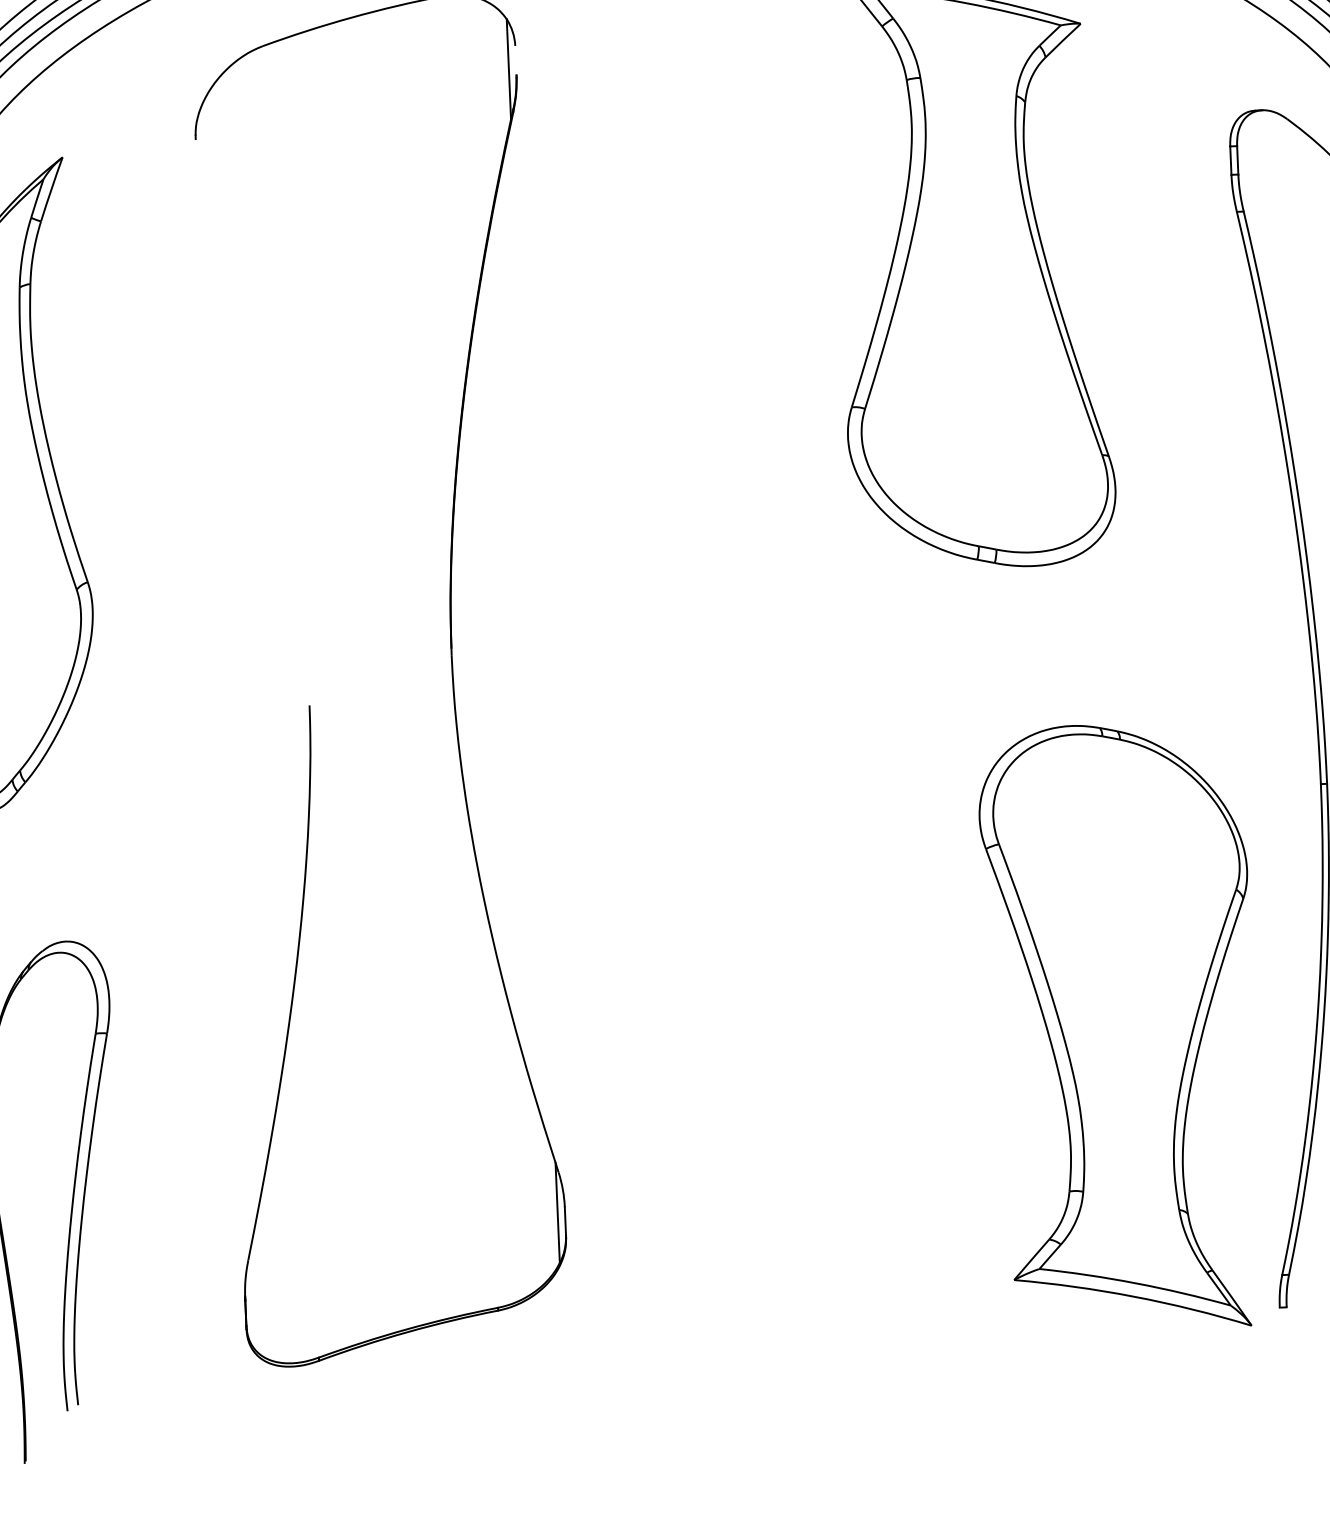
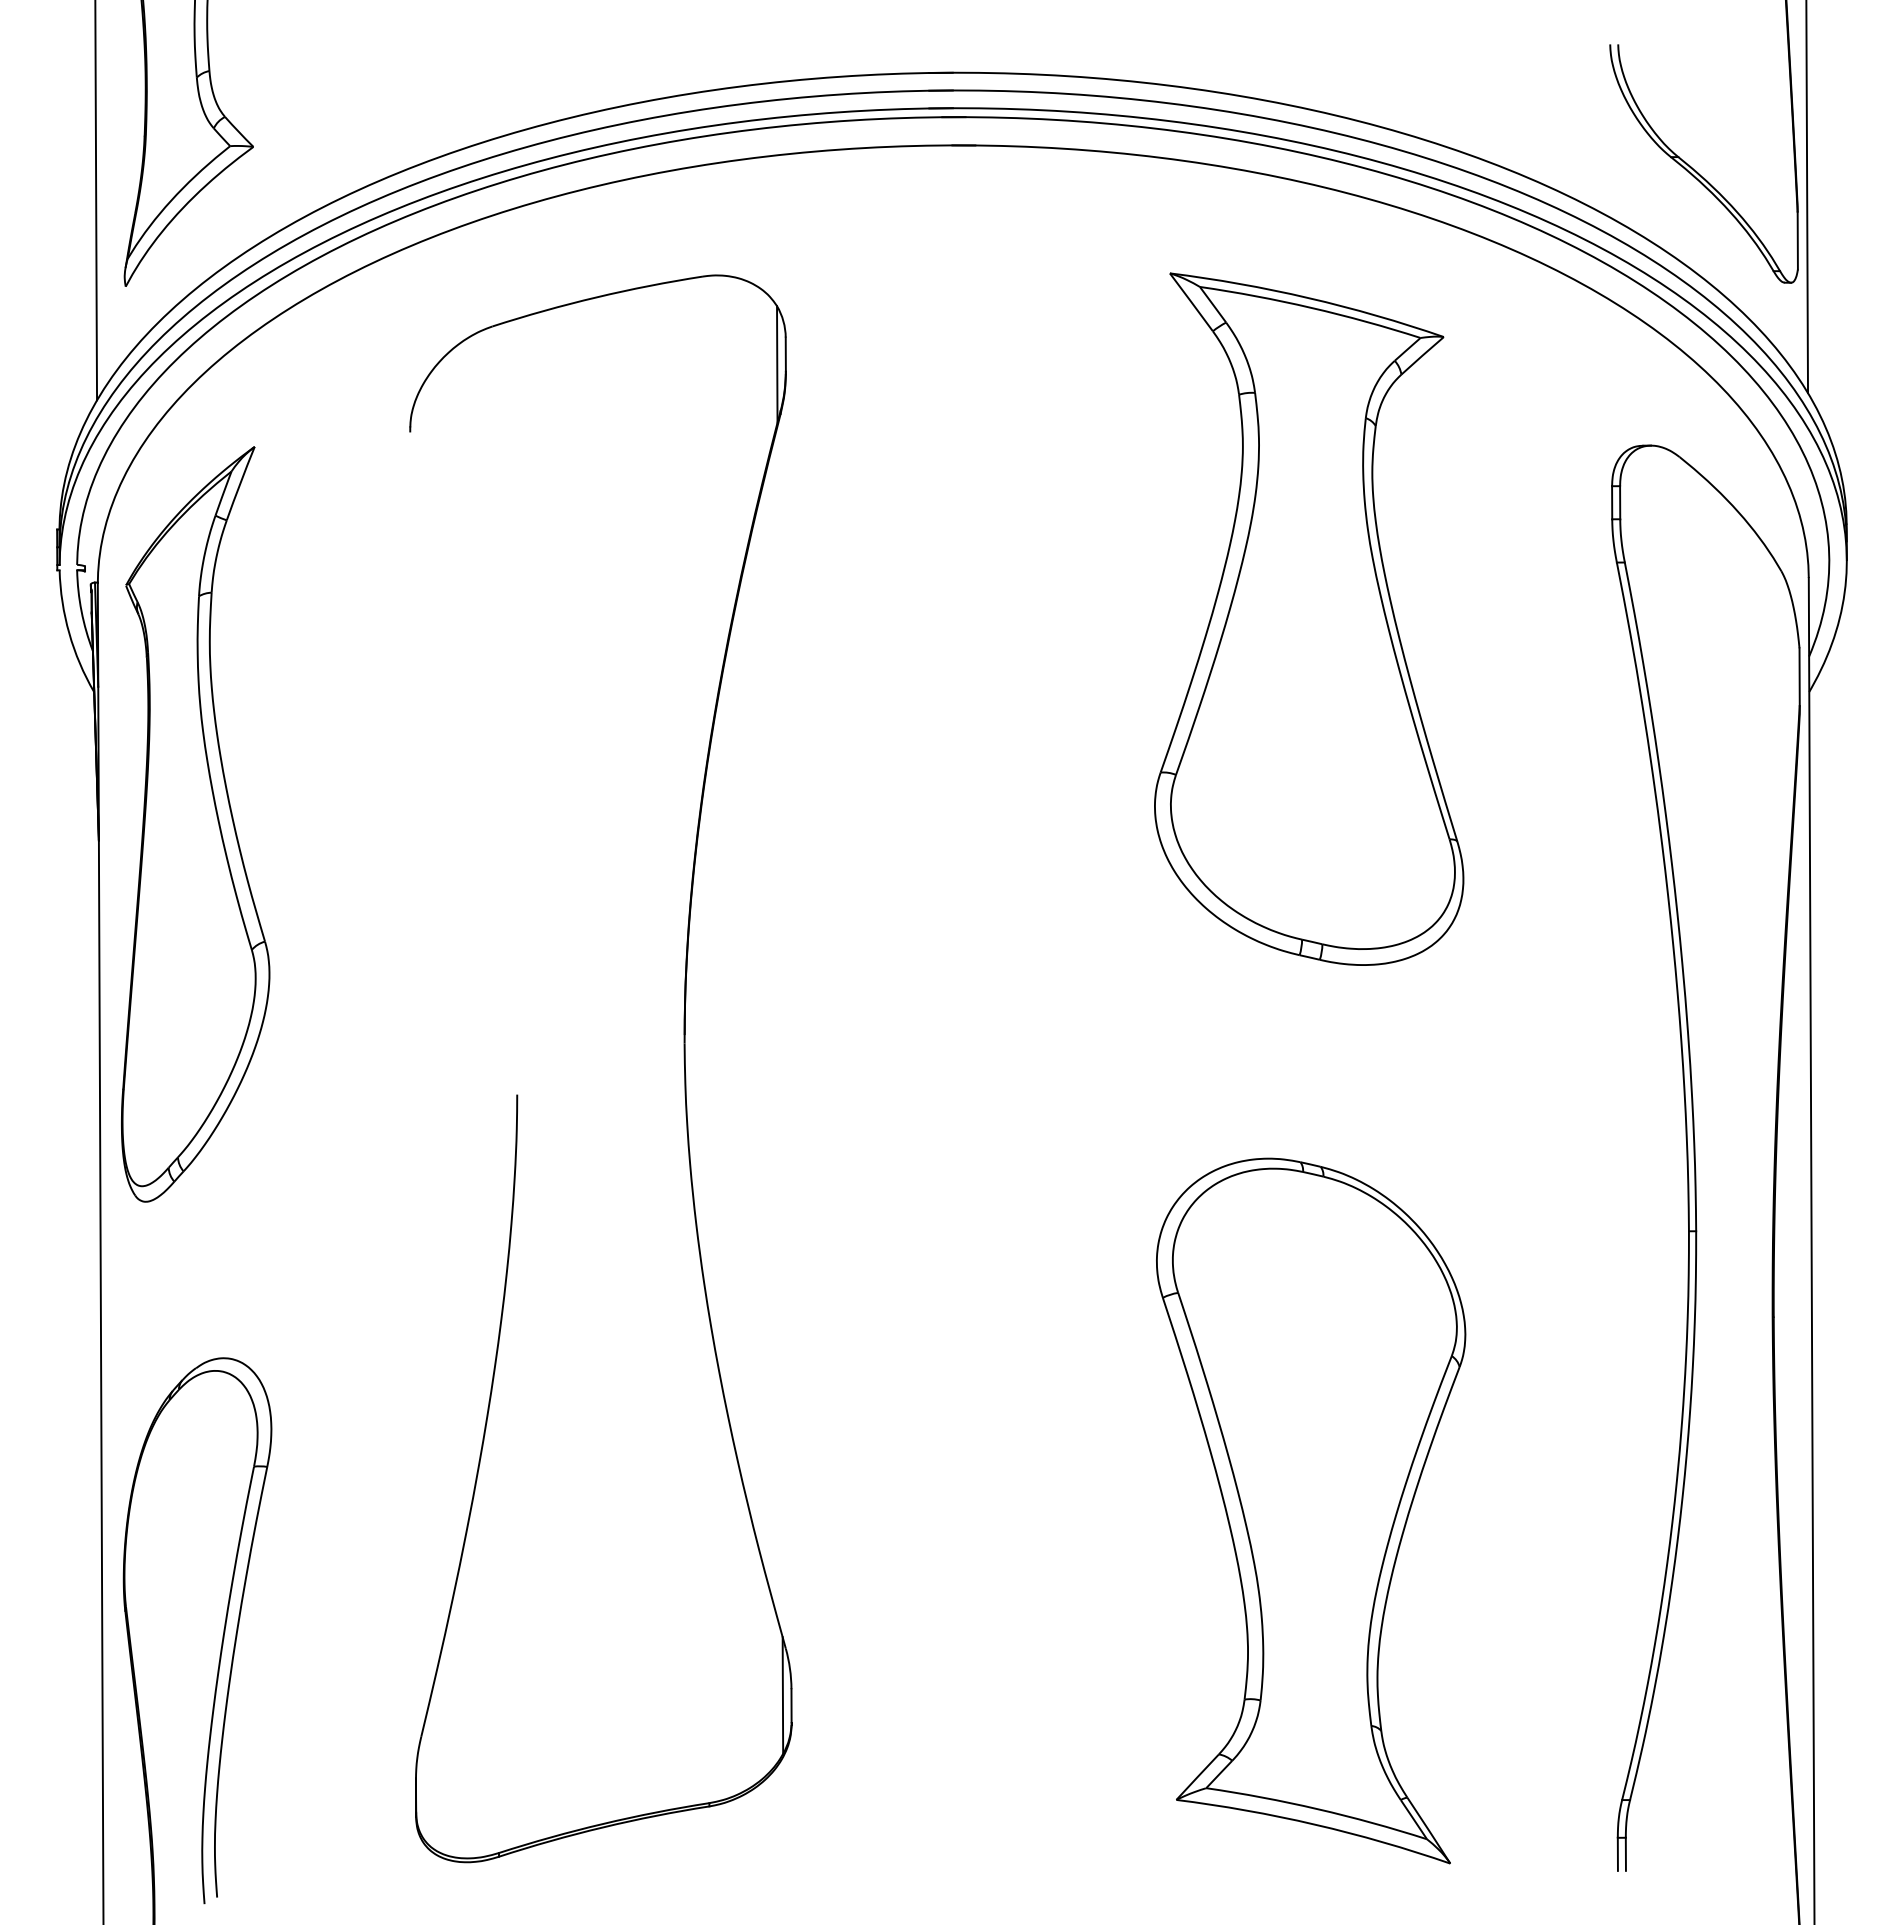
line: (515, 59) -> (785, 353), added
part: (1120, 1026) -> (1311, 1510), moved
line: (1286, 1320) -> (1625, 1853), added
line: (1280, 1321) -> (1617, 1853), added

